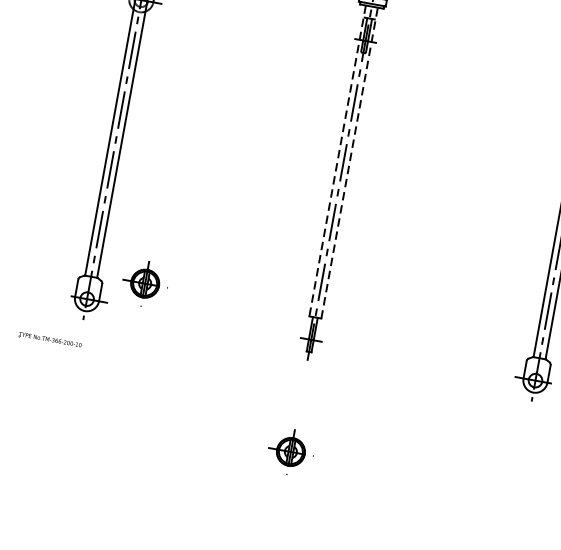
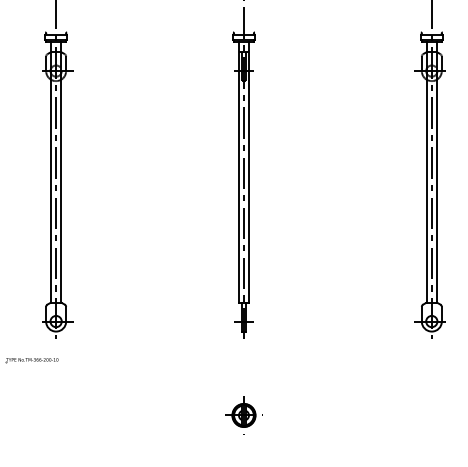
line: (336, 161) -> (238, 173), dashed -> solid
line: (349, 162) -> (248, 172), dashed -> solid
part: (144, 283) -> (100, 300), removed

